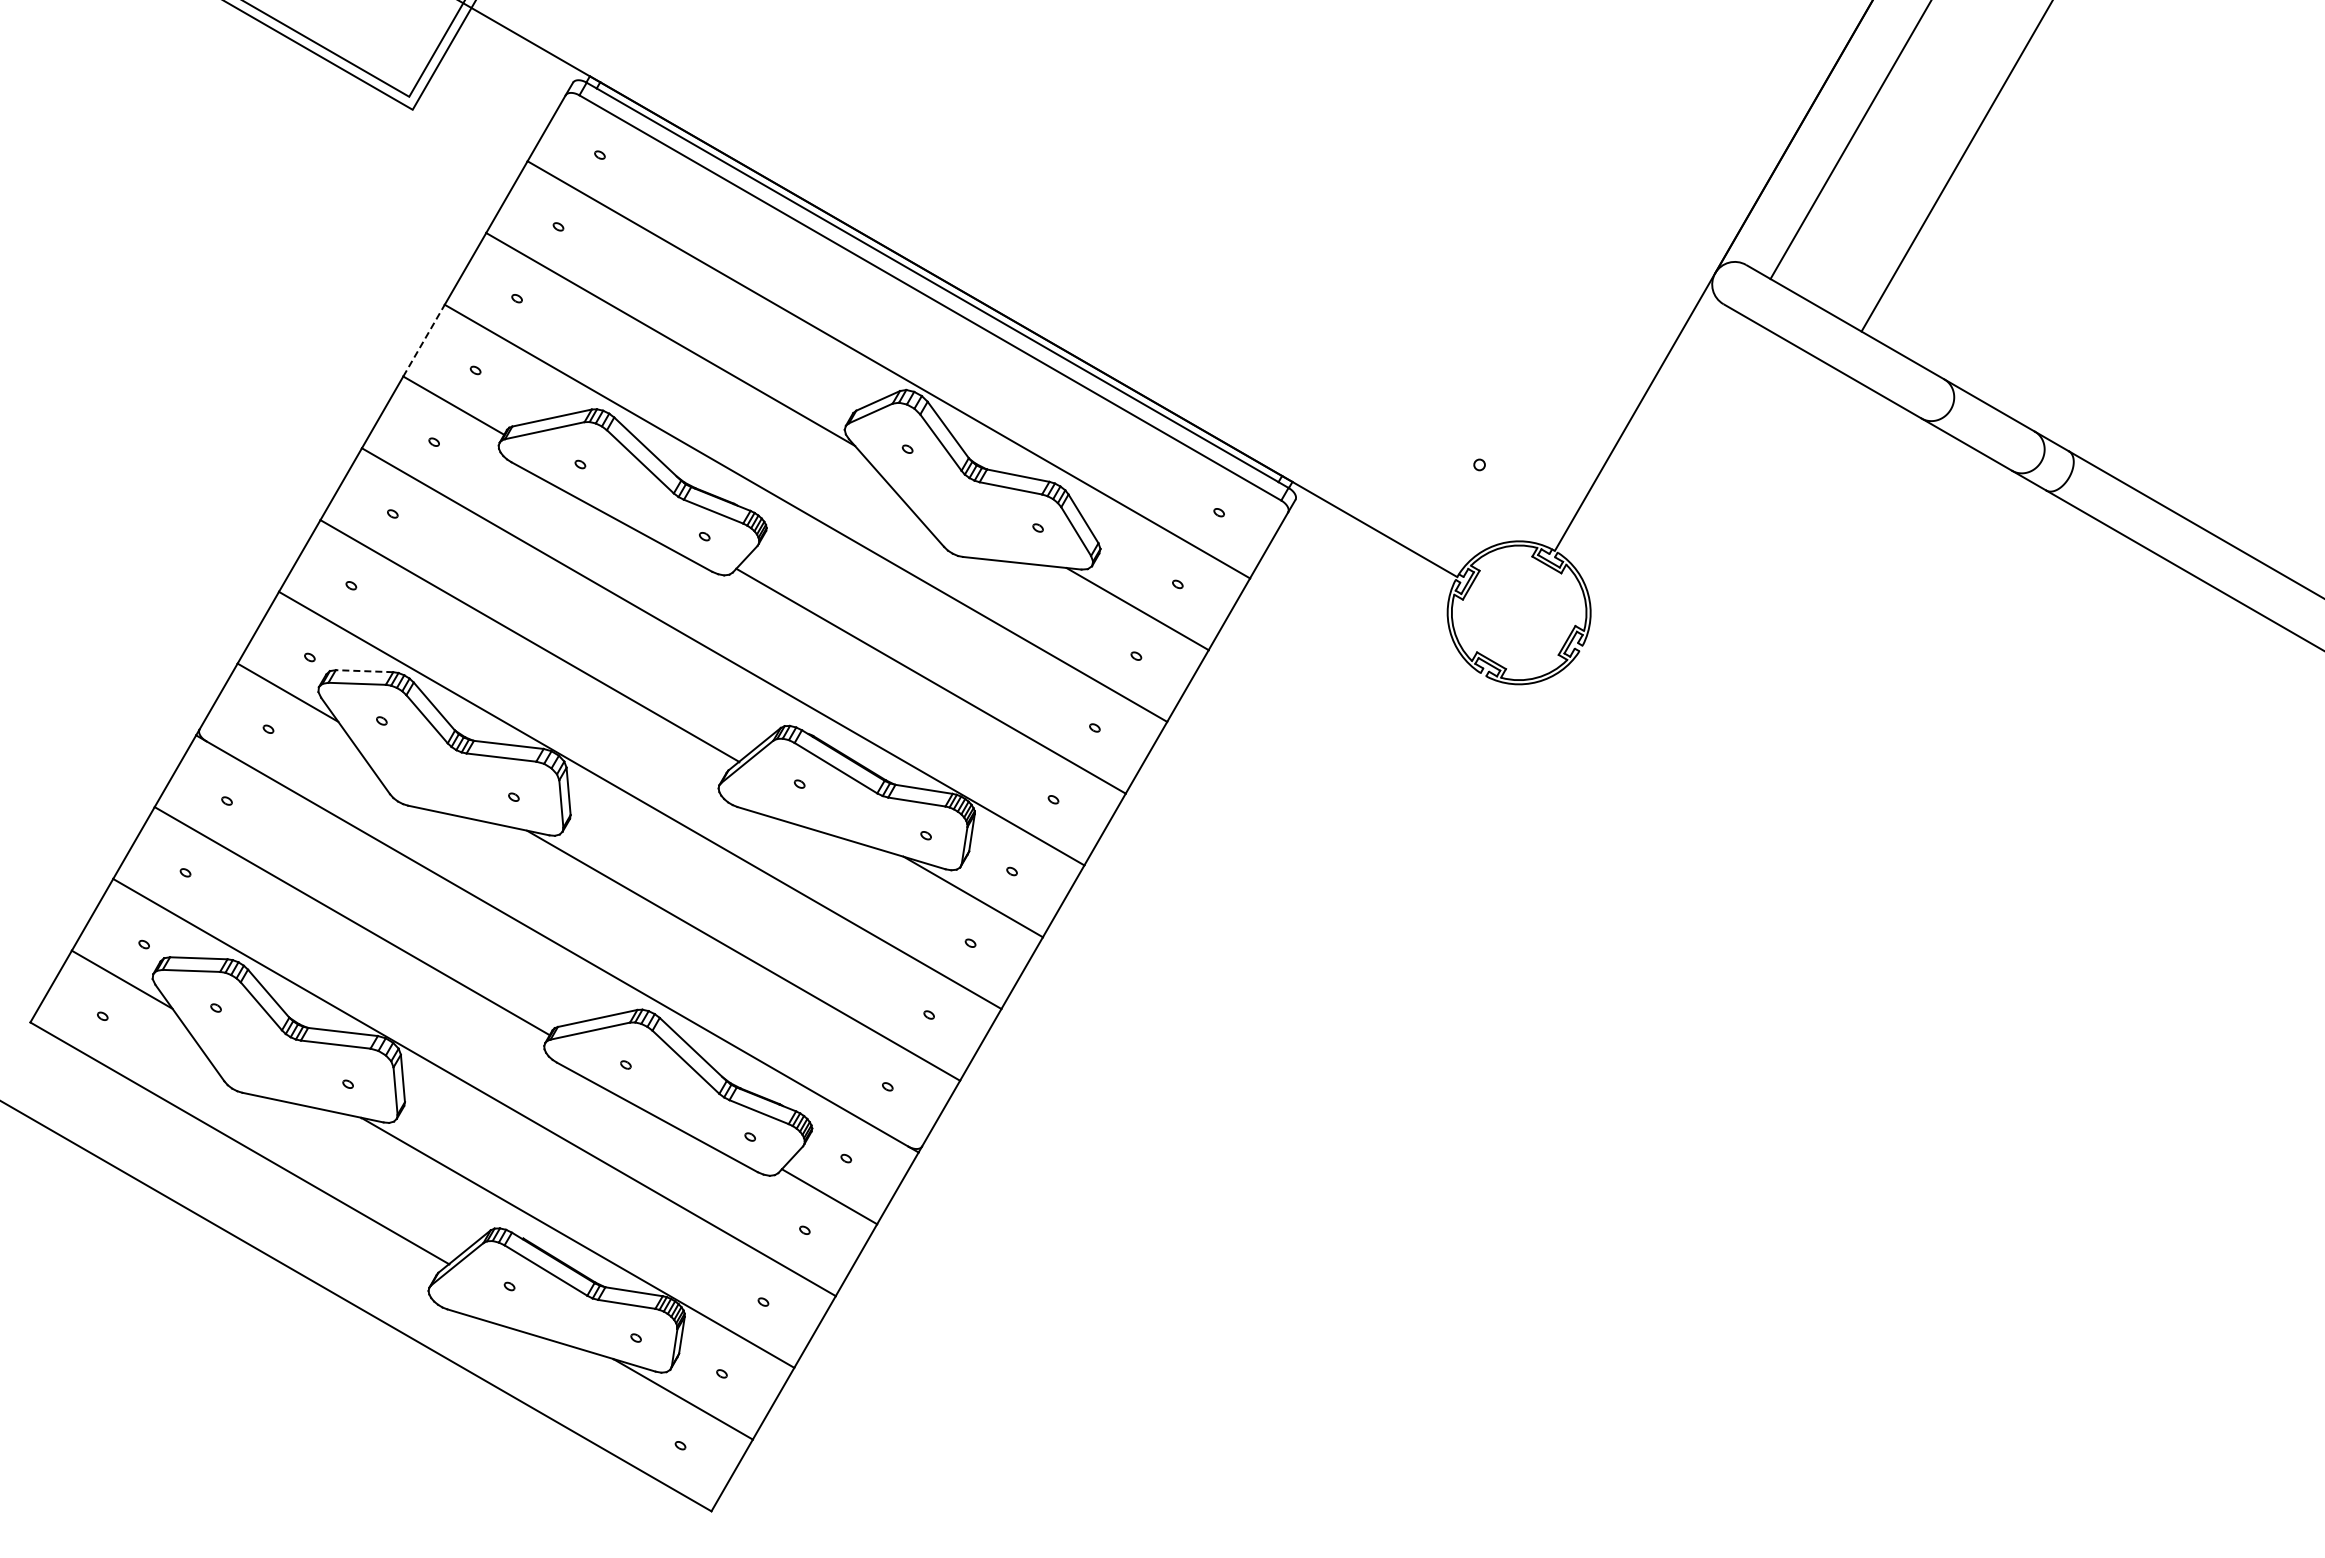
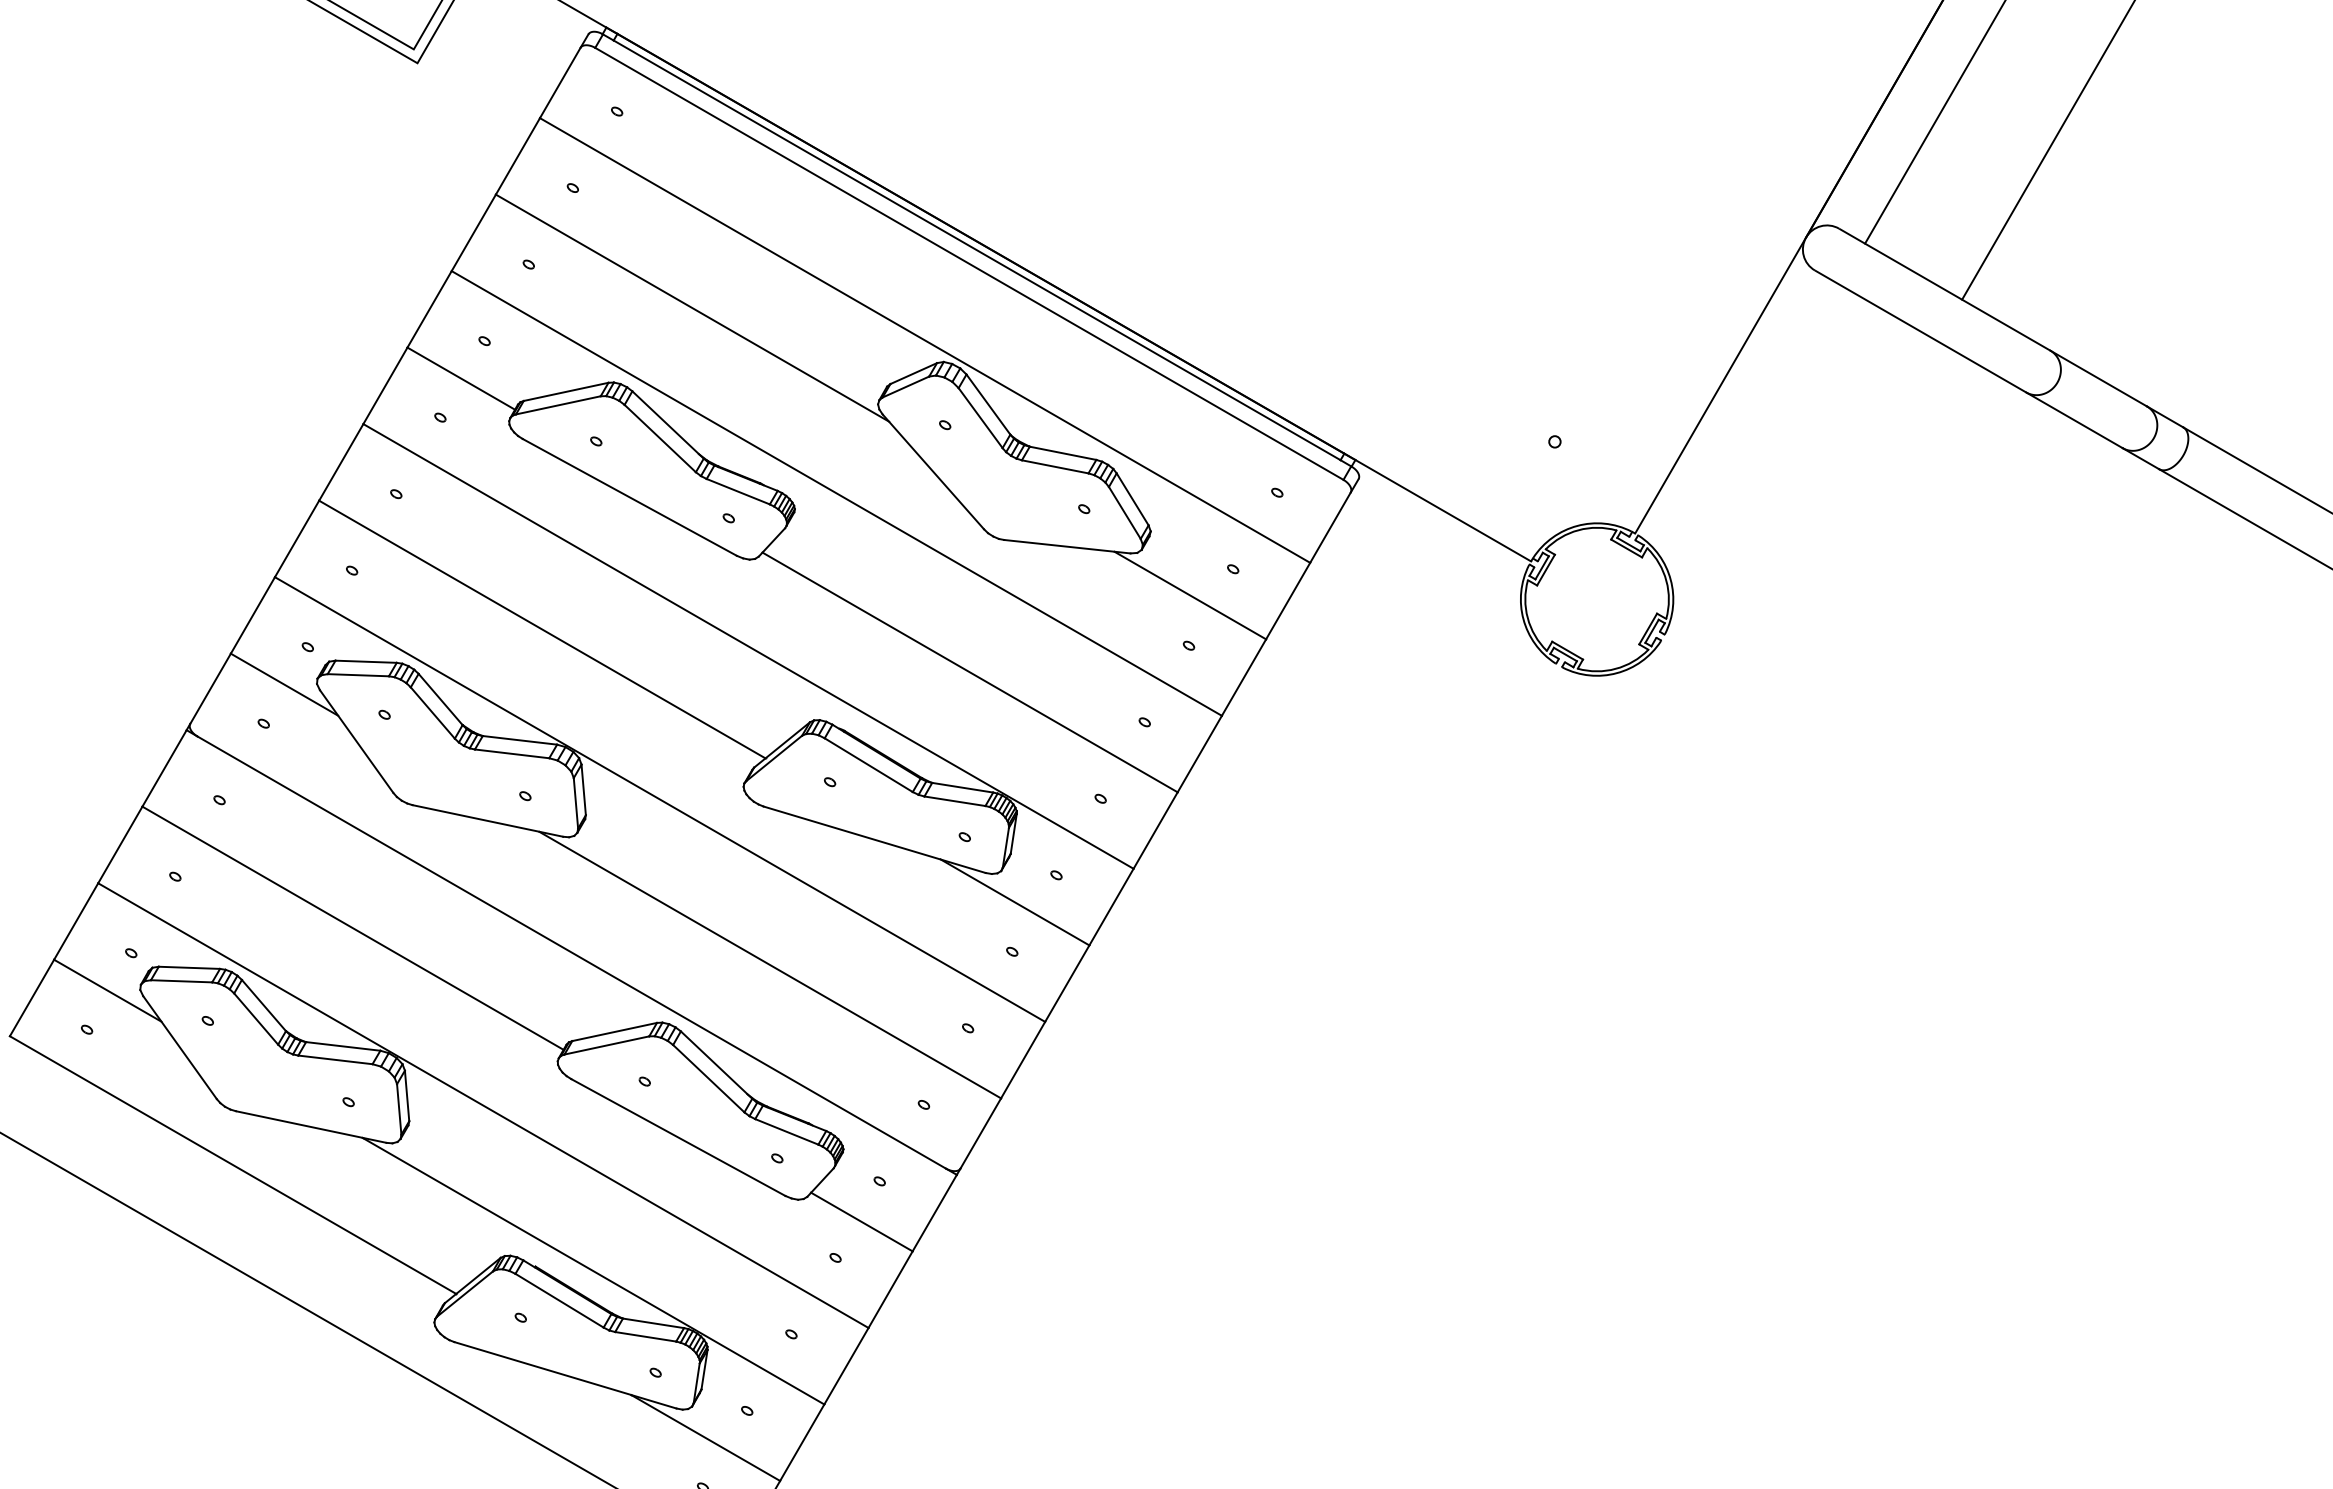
line: (424, 340) -> (430, 309), dashed -> solid
line: (364, 671) -> (366, 662), dashed -> solid

